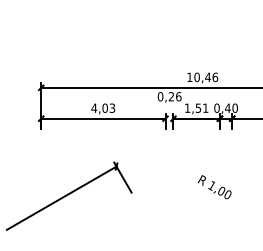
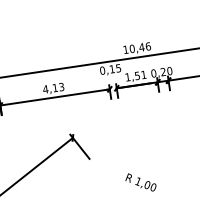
text: (174, 96) -> (114, 68), 0,26 -> 0,15
text: (104, 107) -> (54, 87), 4,03 -> 4,13
text: (227, 107) -> (162, 71), 0,40 -> 0,20
text: (214, 187) -> (140, 182), moved

